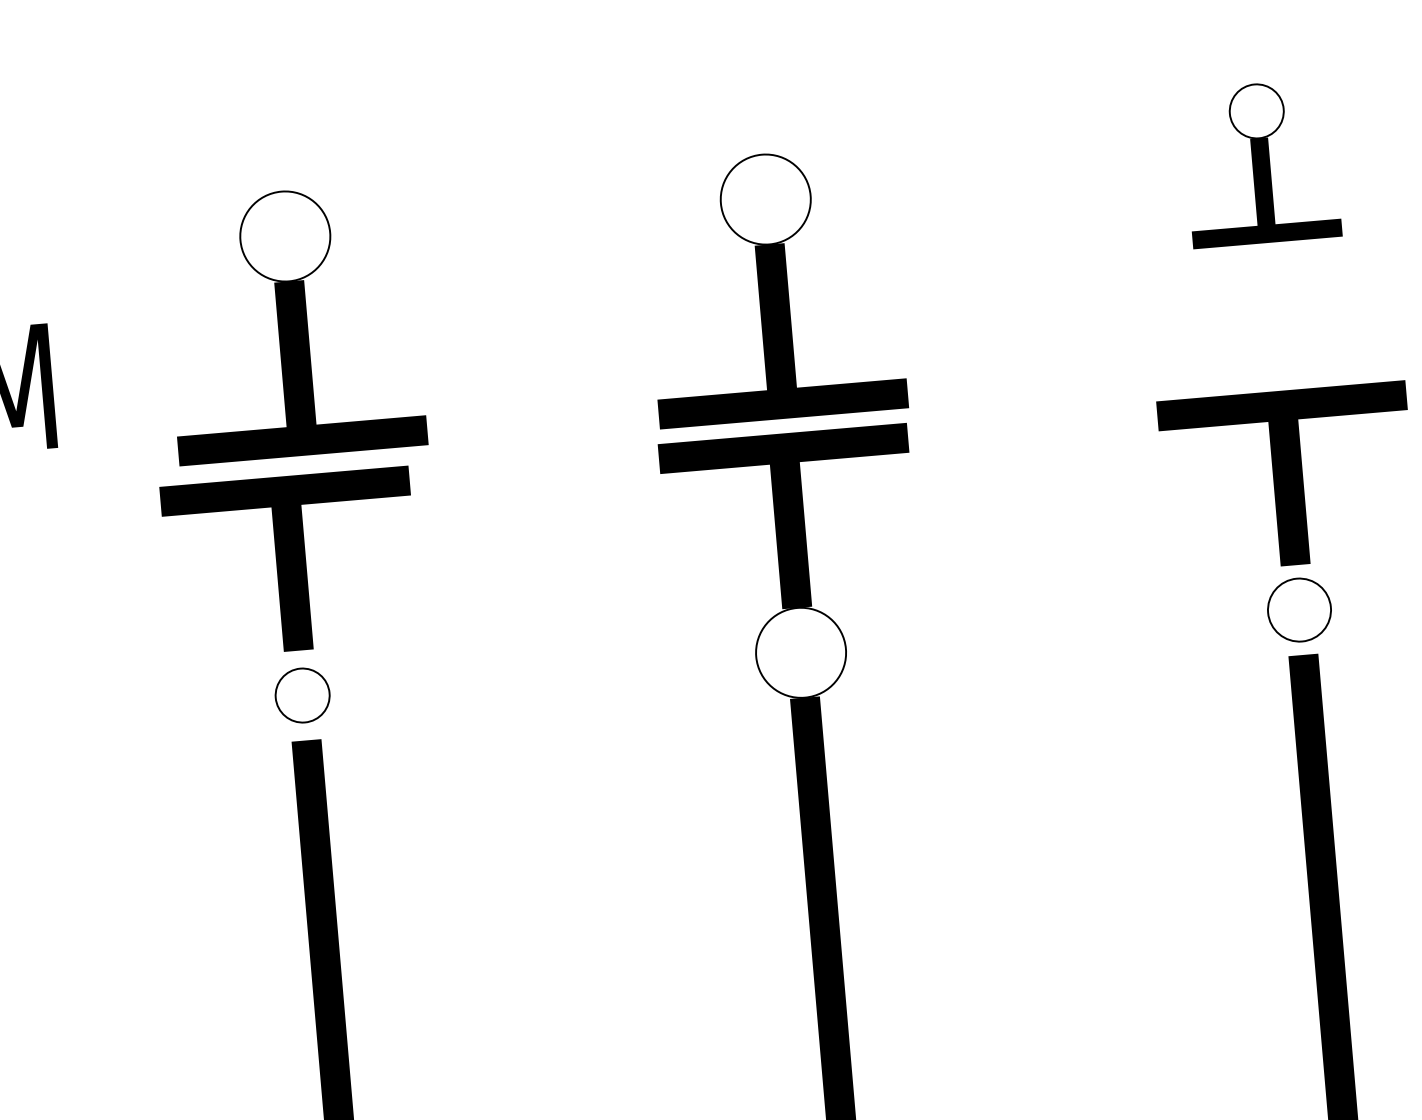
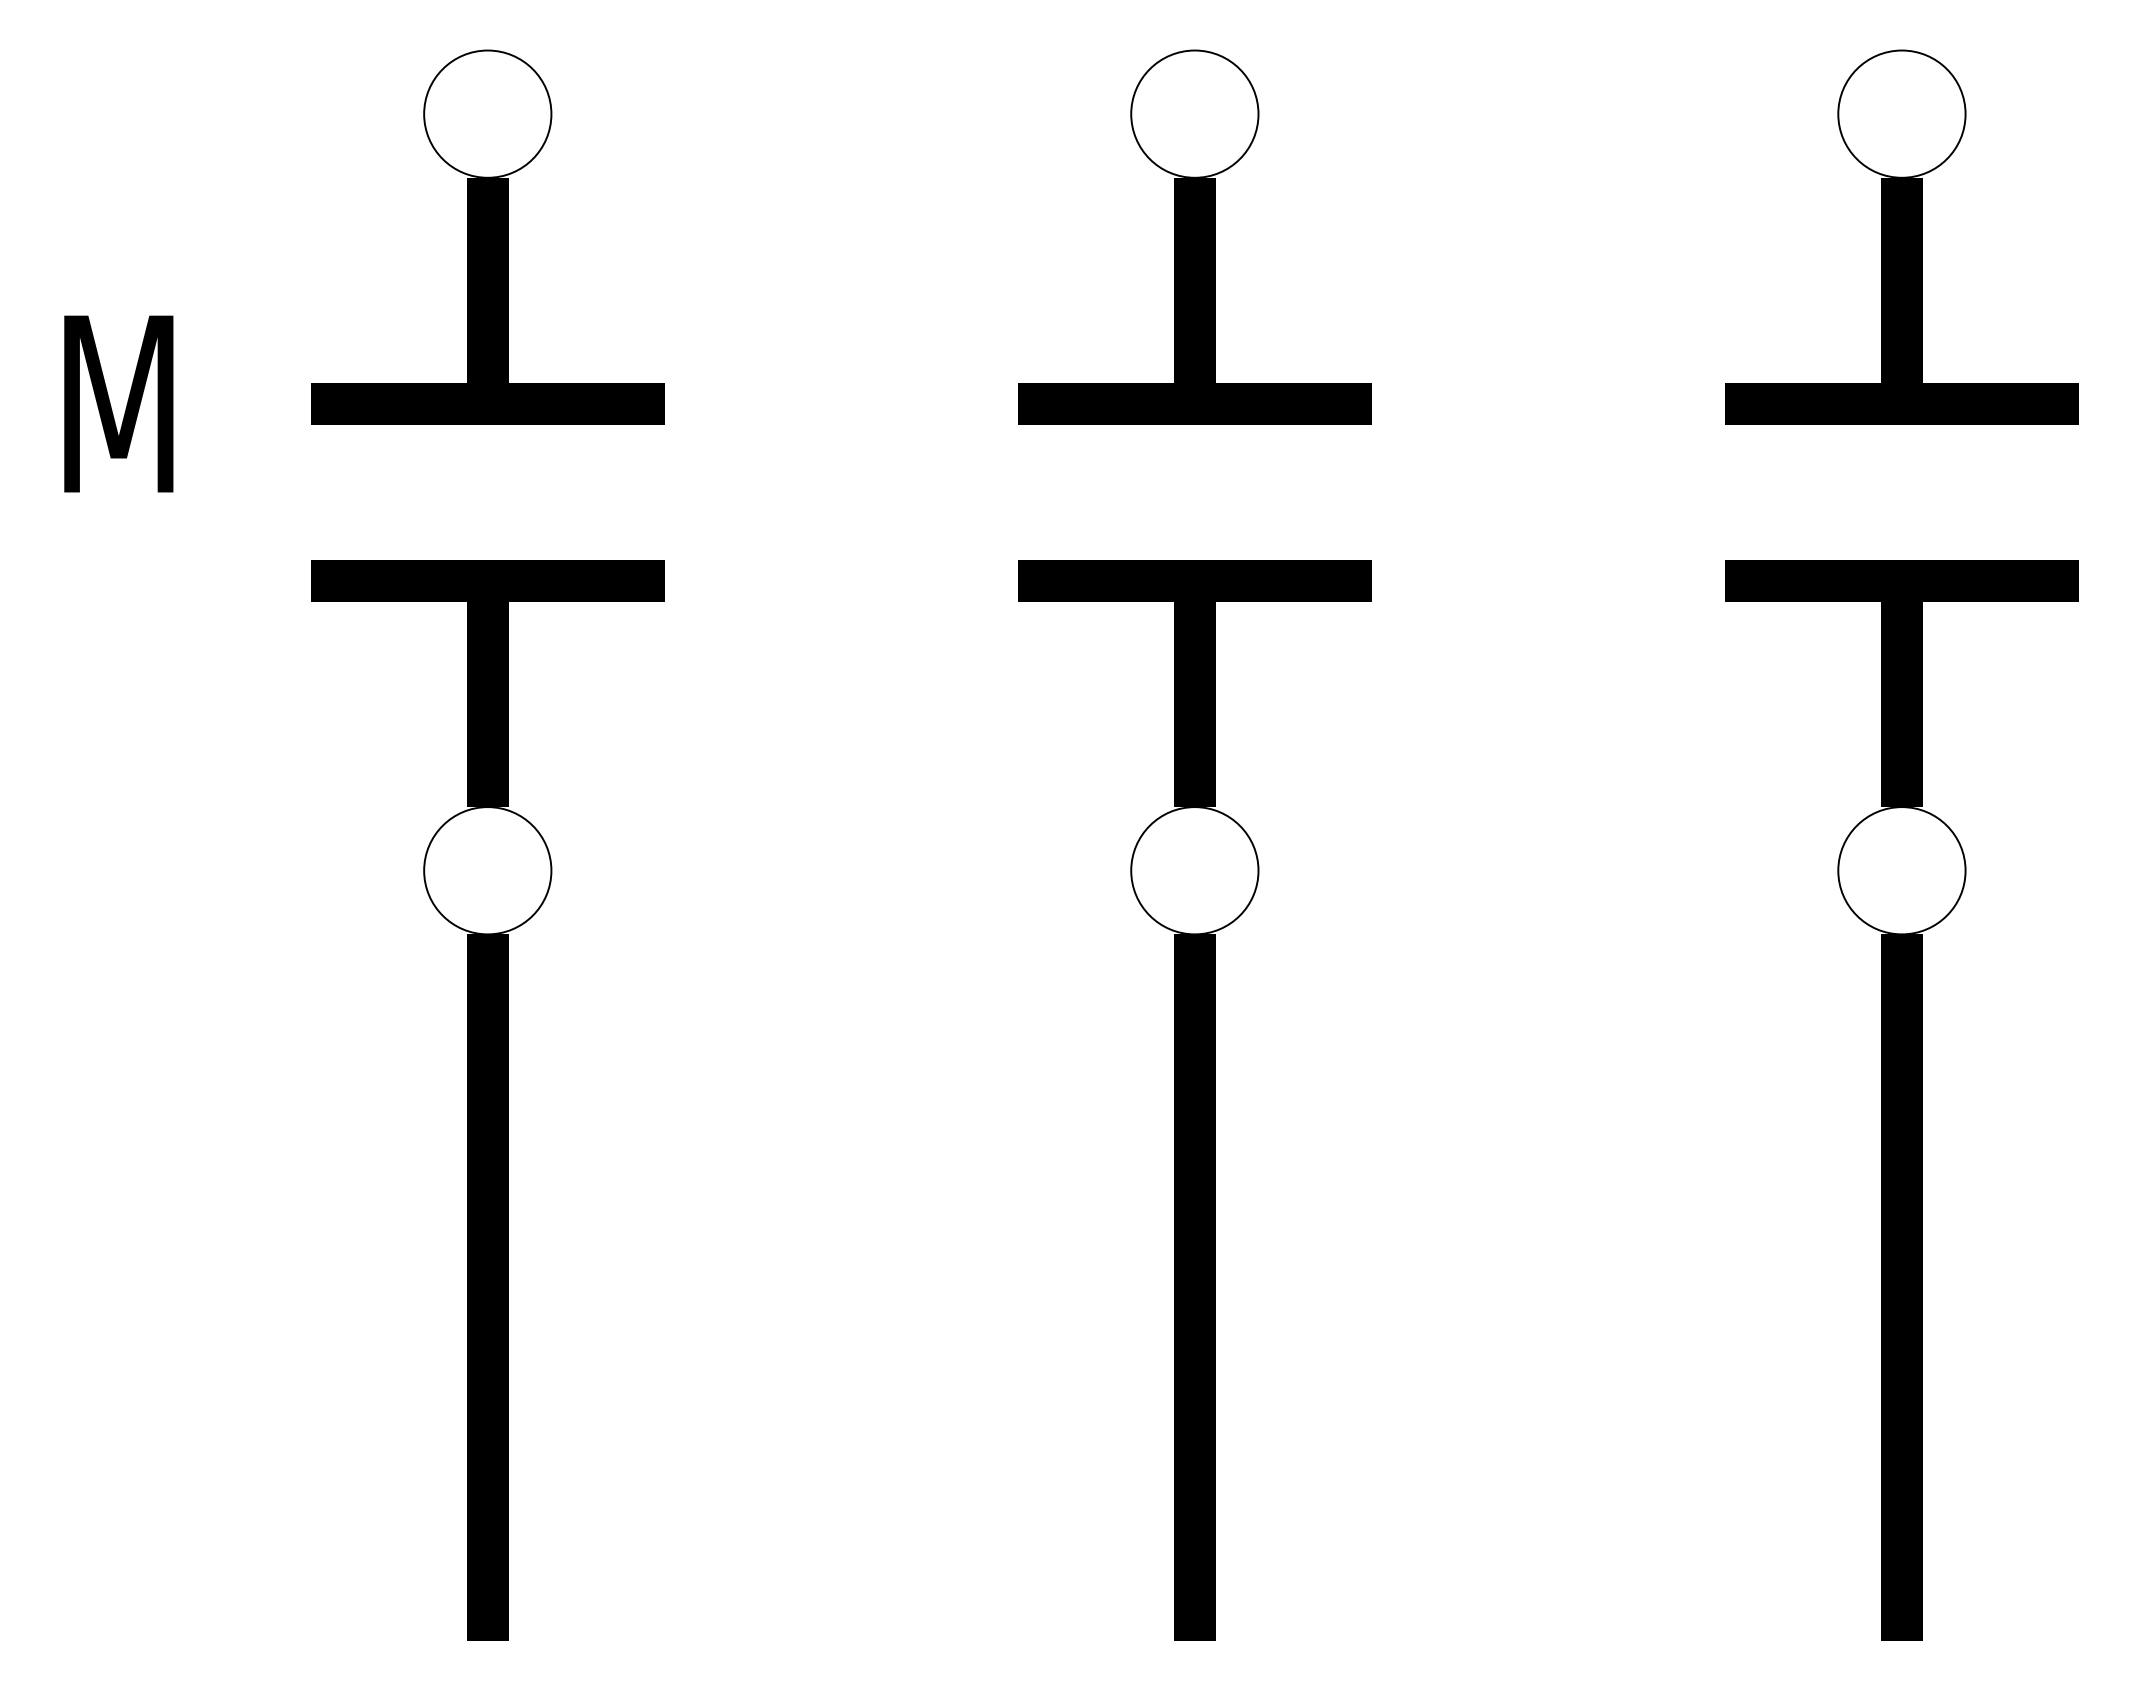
part: (1260, 163) -> (1901, 236), size x1.67
part: (772, 285) -> (1194, 236), moved
part: (292, 322) -> (487, 236), moved
circle: (1299, 609) -> (1901, 870), size x1.43
circle: (302, 695) -> (487, 870), size x1.67

